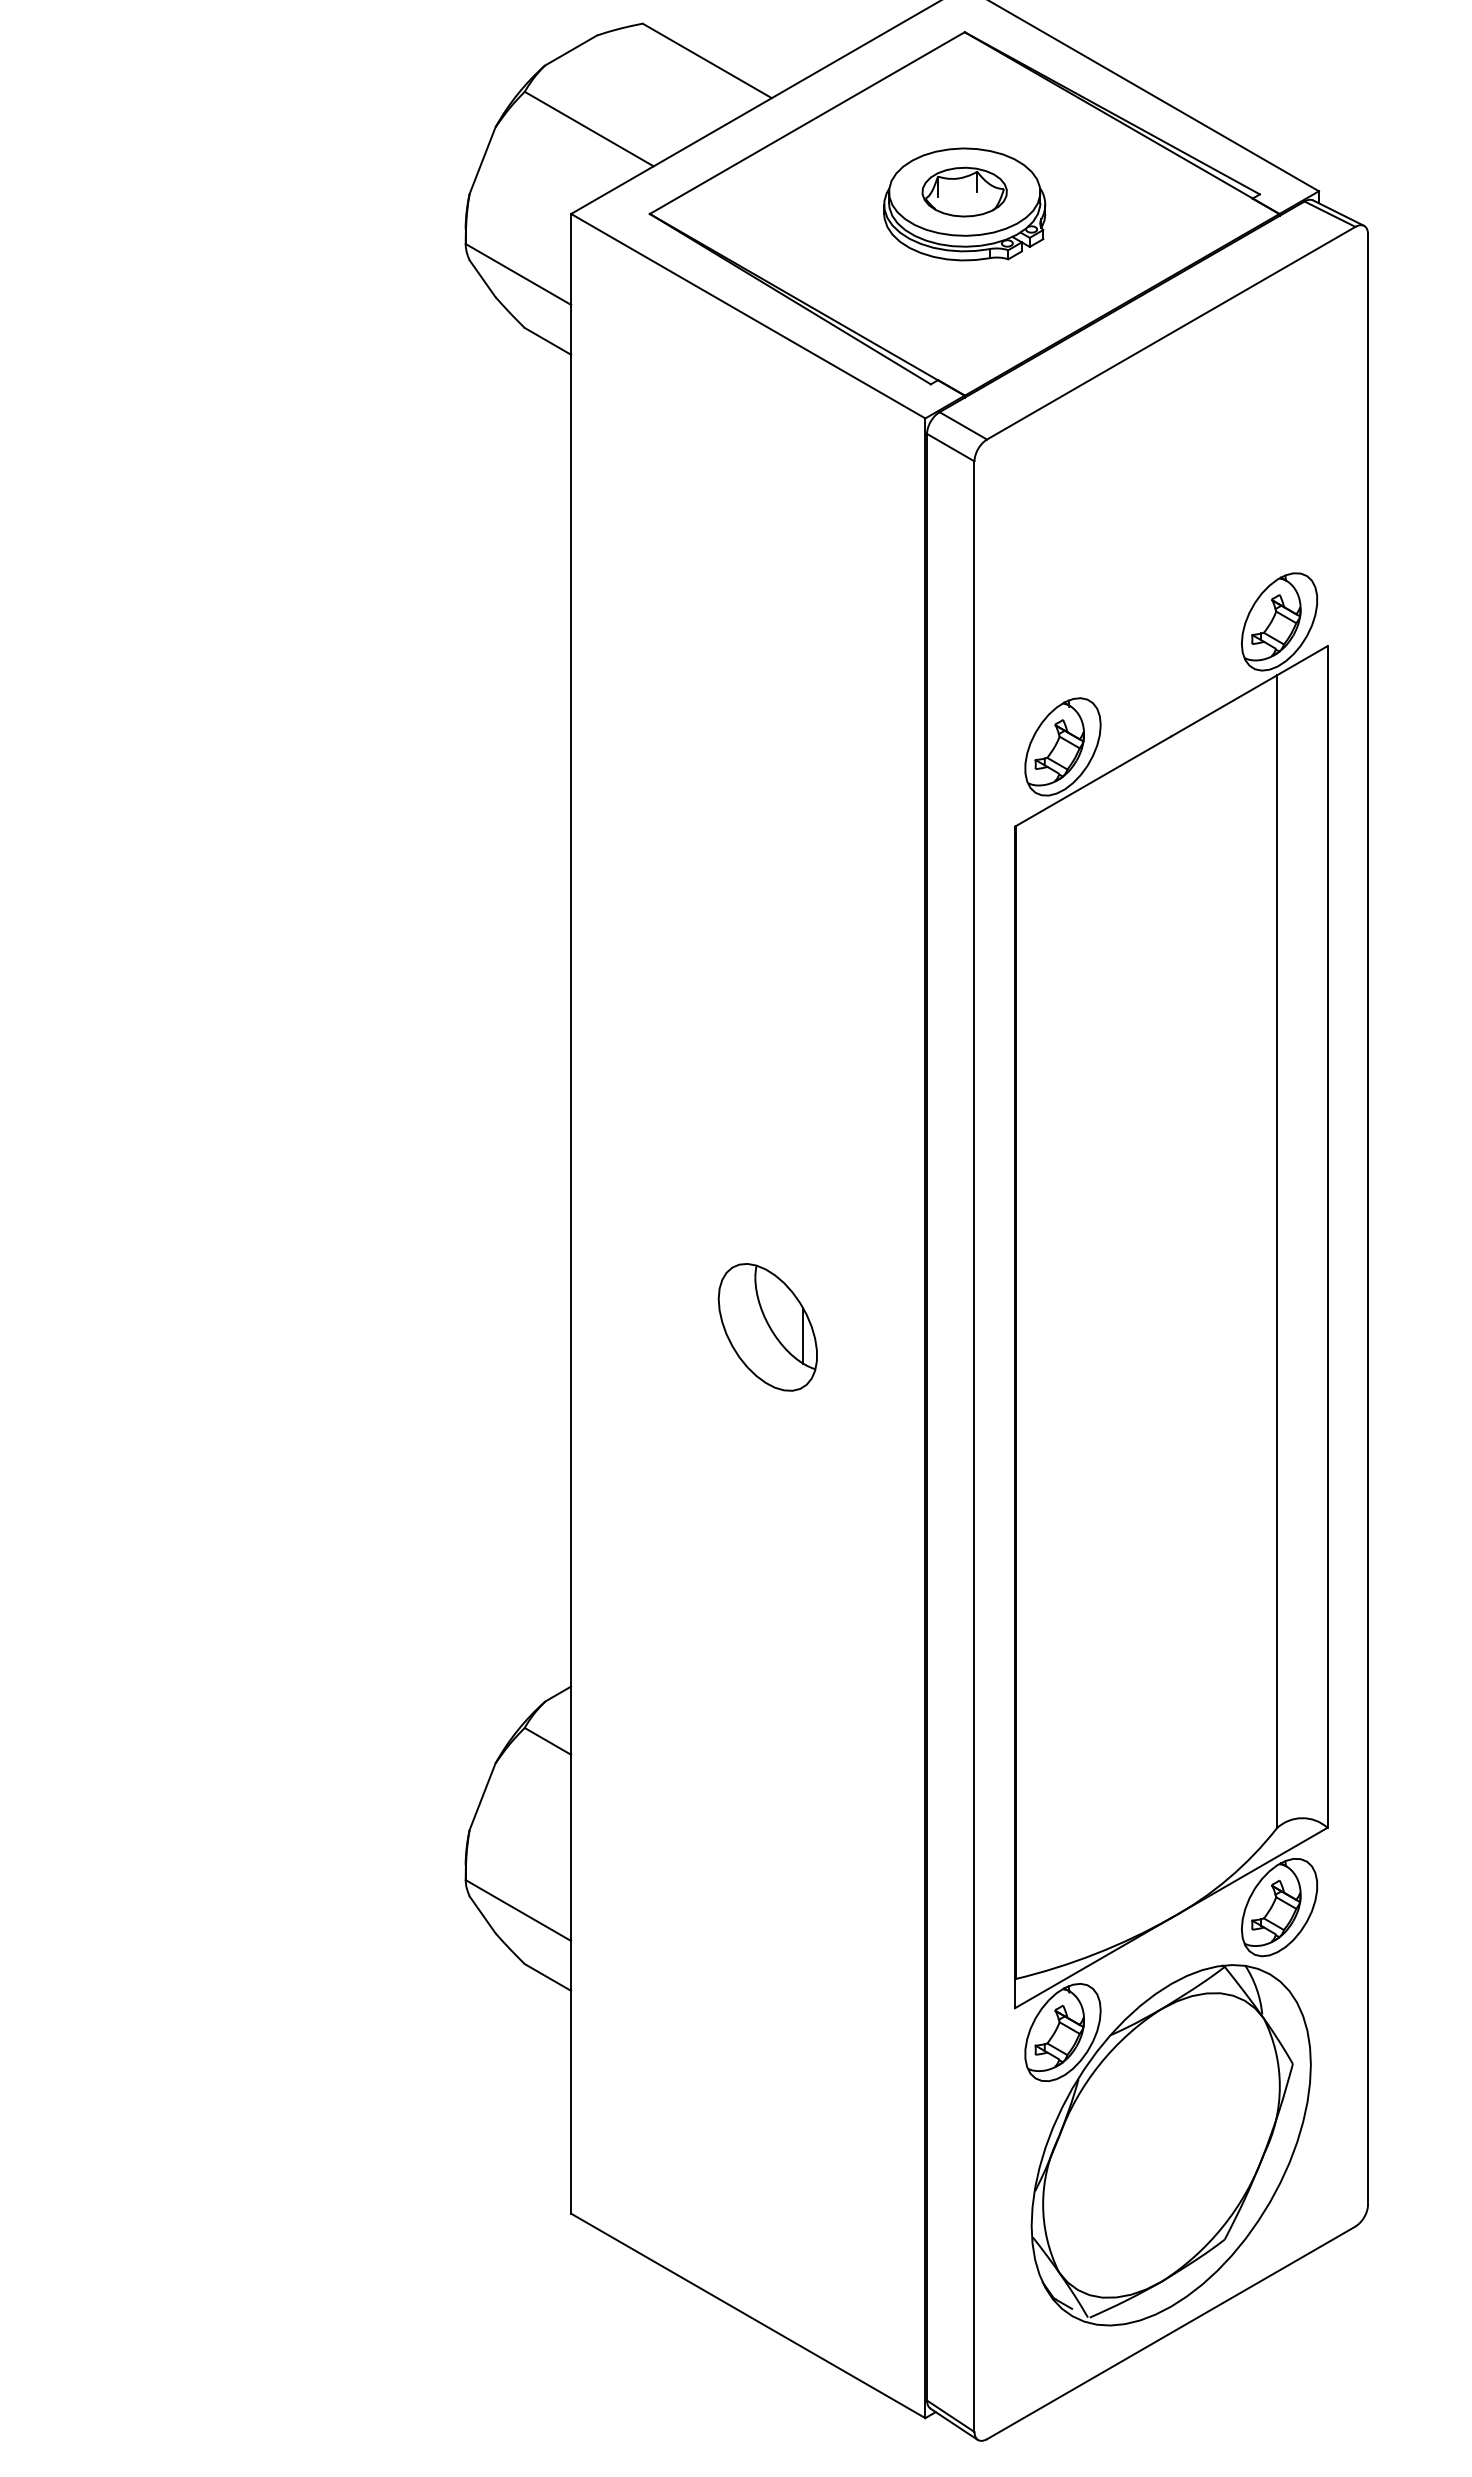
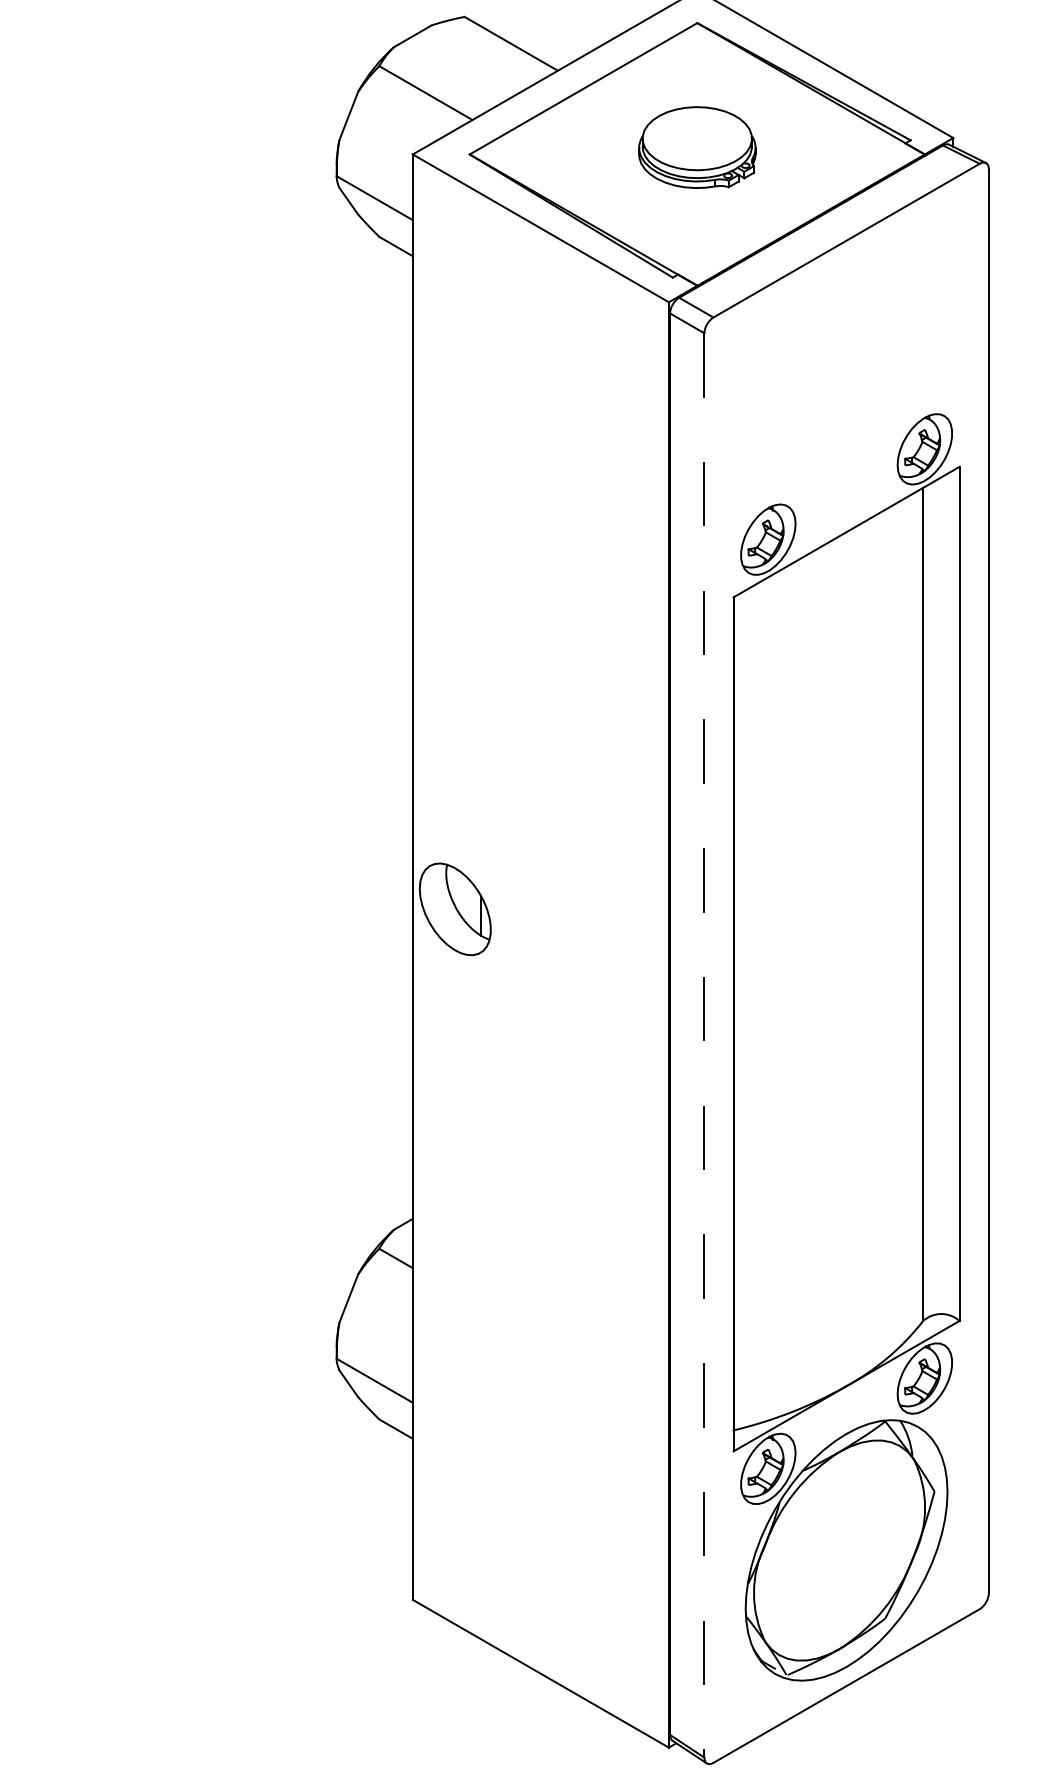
part: (964, 191) -> (697, 138), removed
part: (767, 1327) -> (455, 909), moved
line: (974, 1447) -> (704, 1046), solid -> dashed

